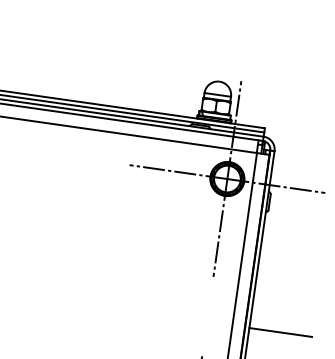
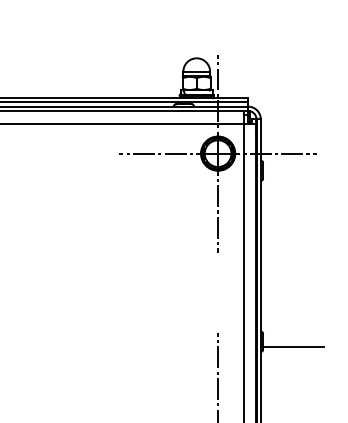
line: (280, 332) -> (292, 298), removed

